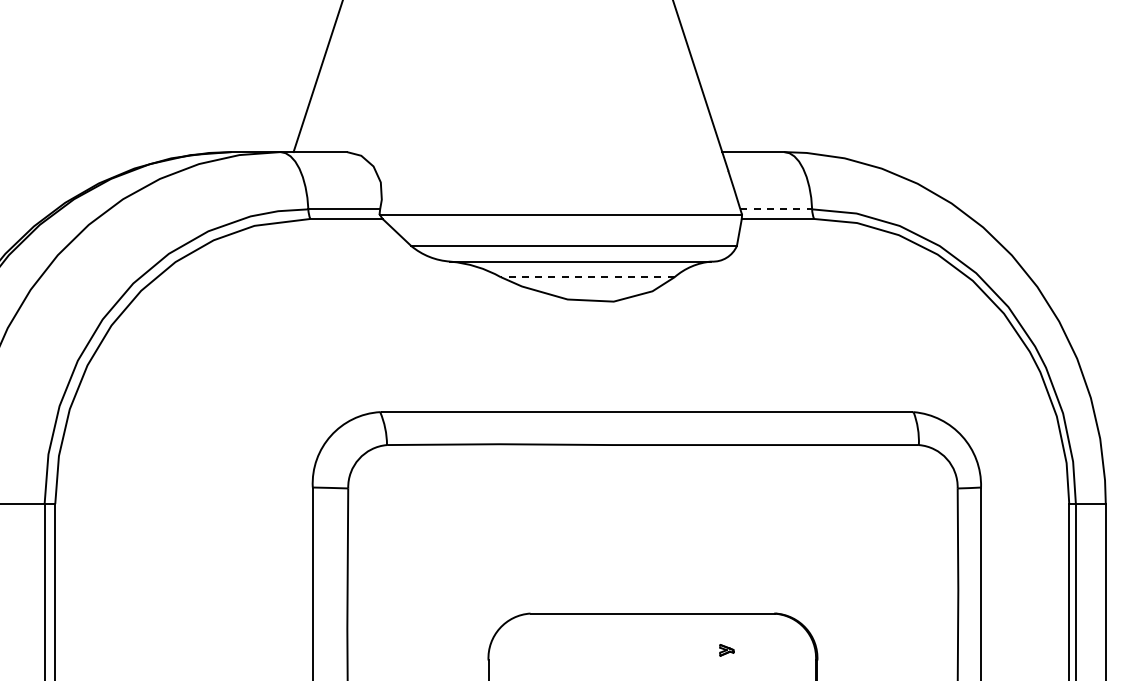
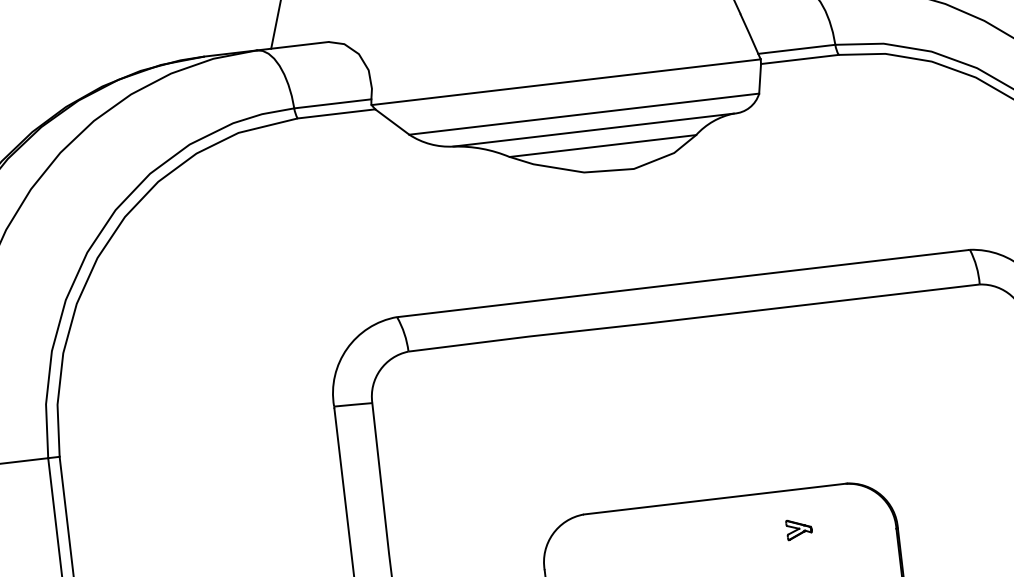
line: (776, 209) -> (797, 49), dashed -> solid
line: (587, 277) -> (602, 146), dashed -> solid
part: (726, 650) -> (799, 529), size x1.67

